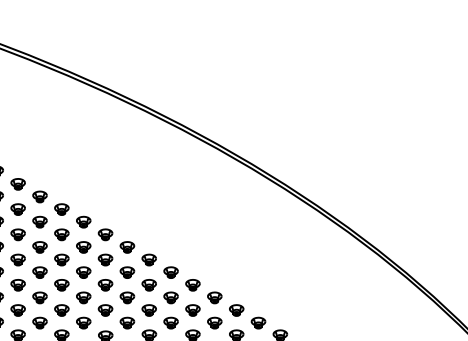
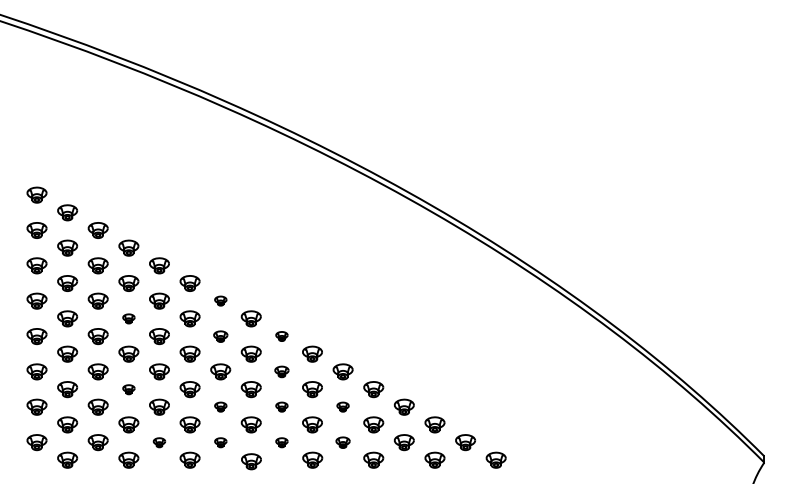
part: (83, 221) -> (220, 300), size x0.6
part: (17, 234) -> (128, 318), size x0.6
part: (83, 247) -> (220, 336), size x0.7
part: (127, 247) -> (281, 336), size x0.6
part: (127, 272) -> (281, 371), size x0.7
part: (17, 285) -> (128, 389), size x0.6
part: (83, 297) -> (220, 406), size x0.6
part: (127, 297) -> (281, 406), size x0.6
part: (170, 297) -> (342, 406), size x0.6
part: (40, 323) -> (159, 442), size x0.6
part: (83, 323) -> (220, 442), size x0.6
part: (127, 323) -> (281, 442), size x0.6
part: (170, 323) -> (342, 442), size x0.7

